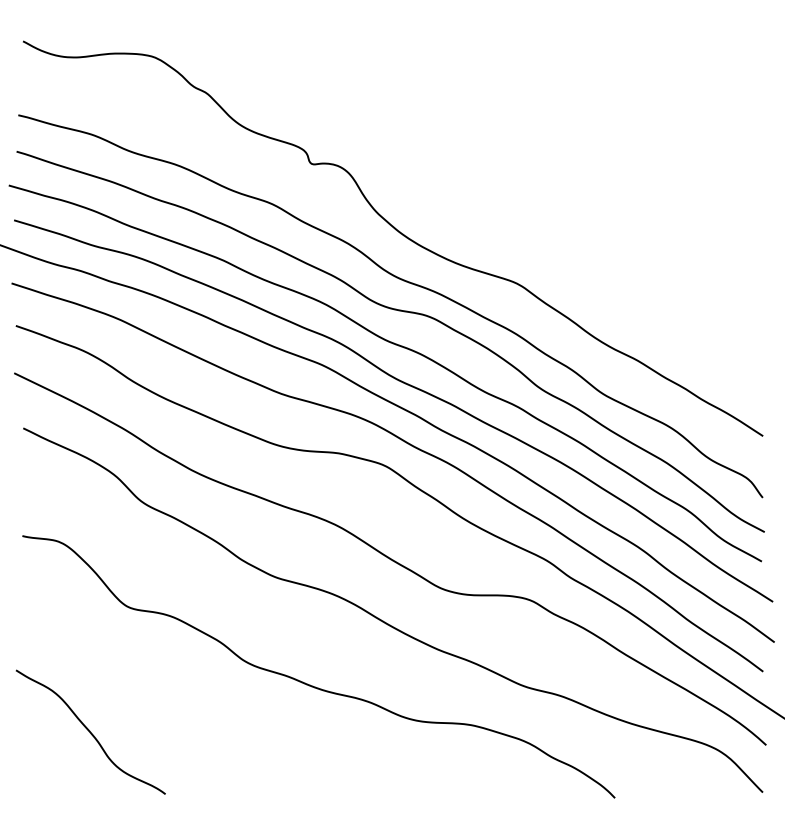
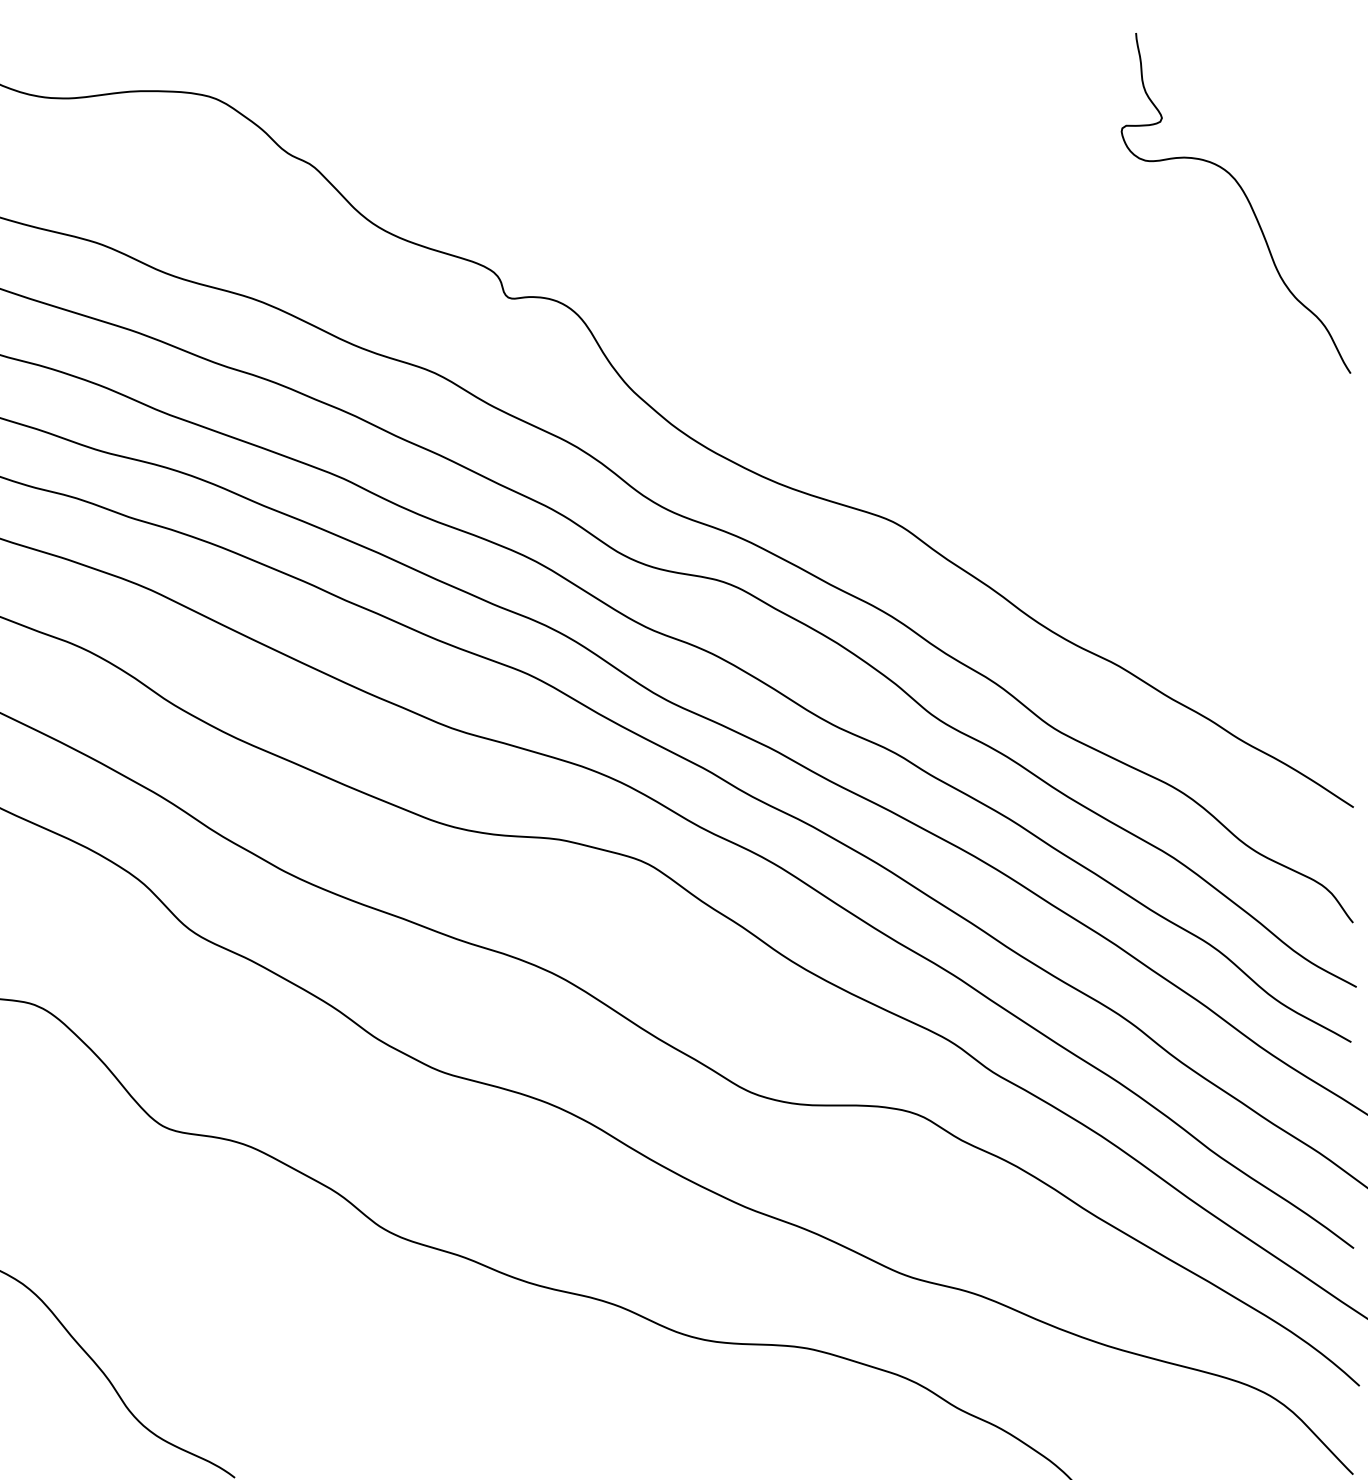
curve: (705, 111) -> (1245, 199), added

